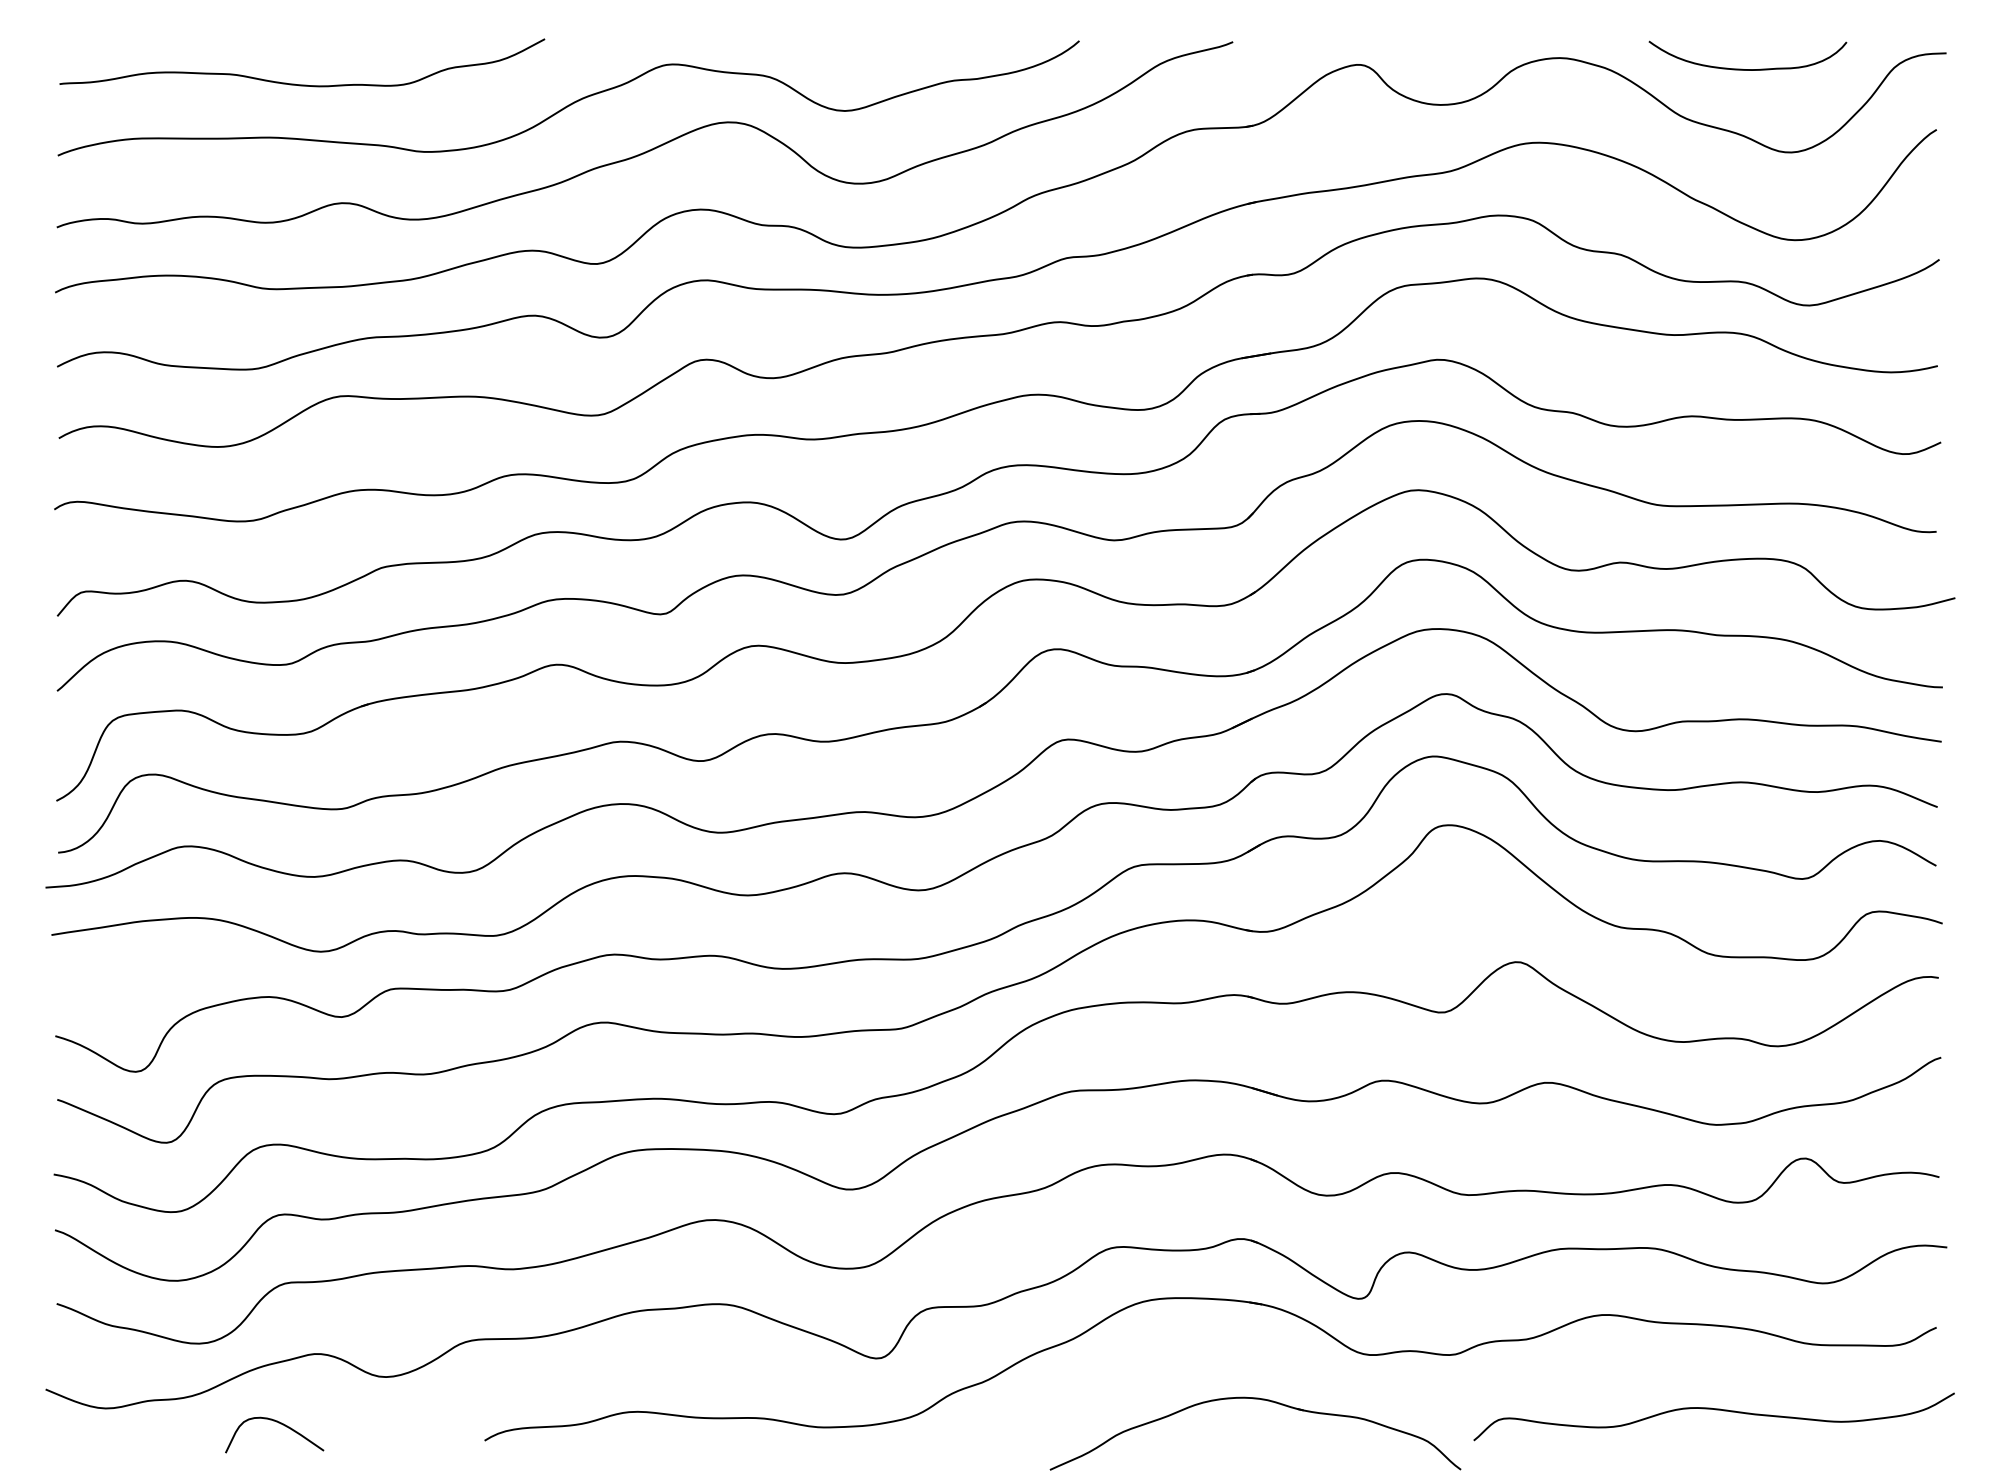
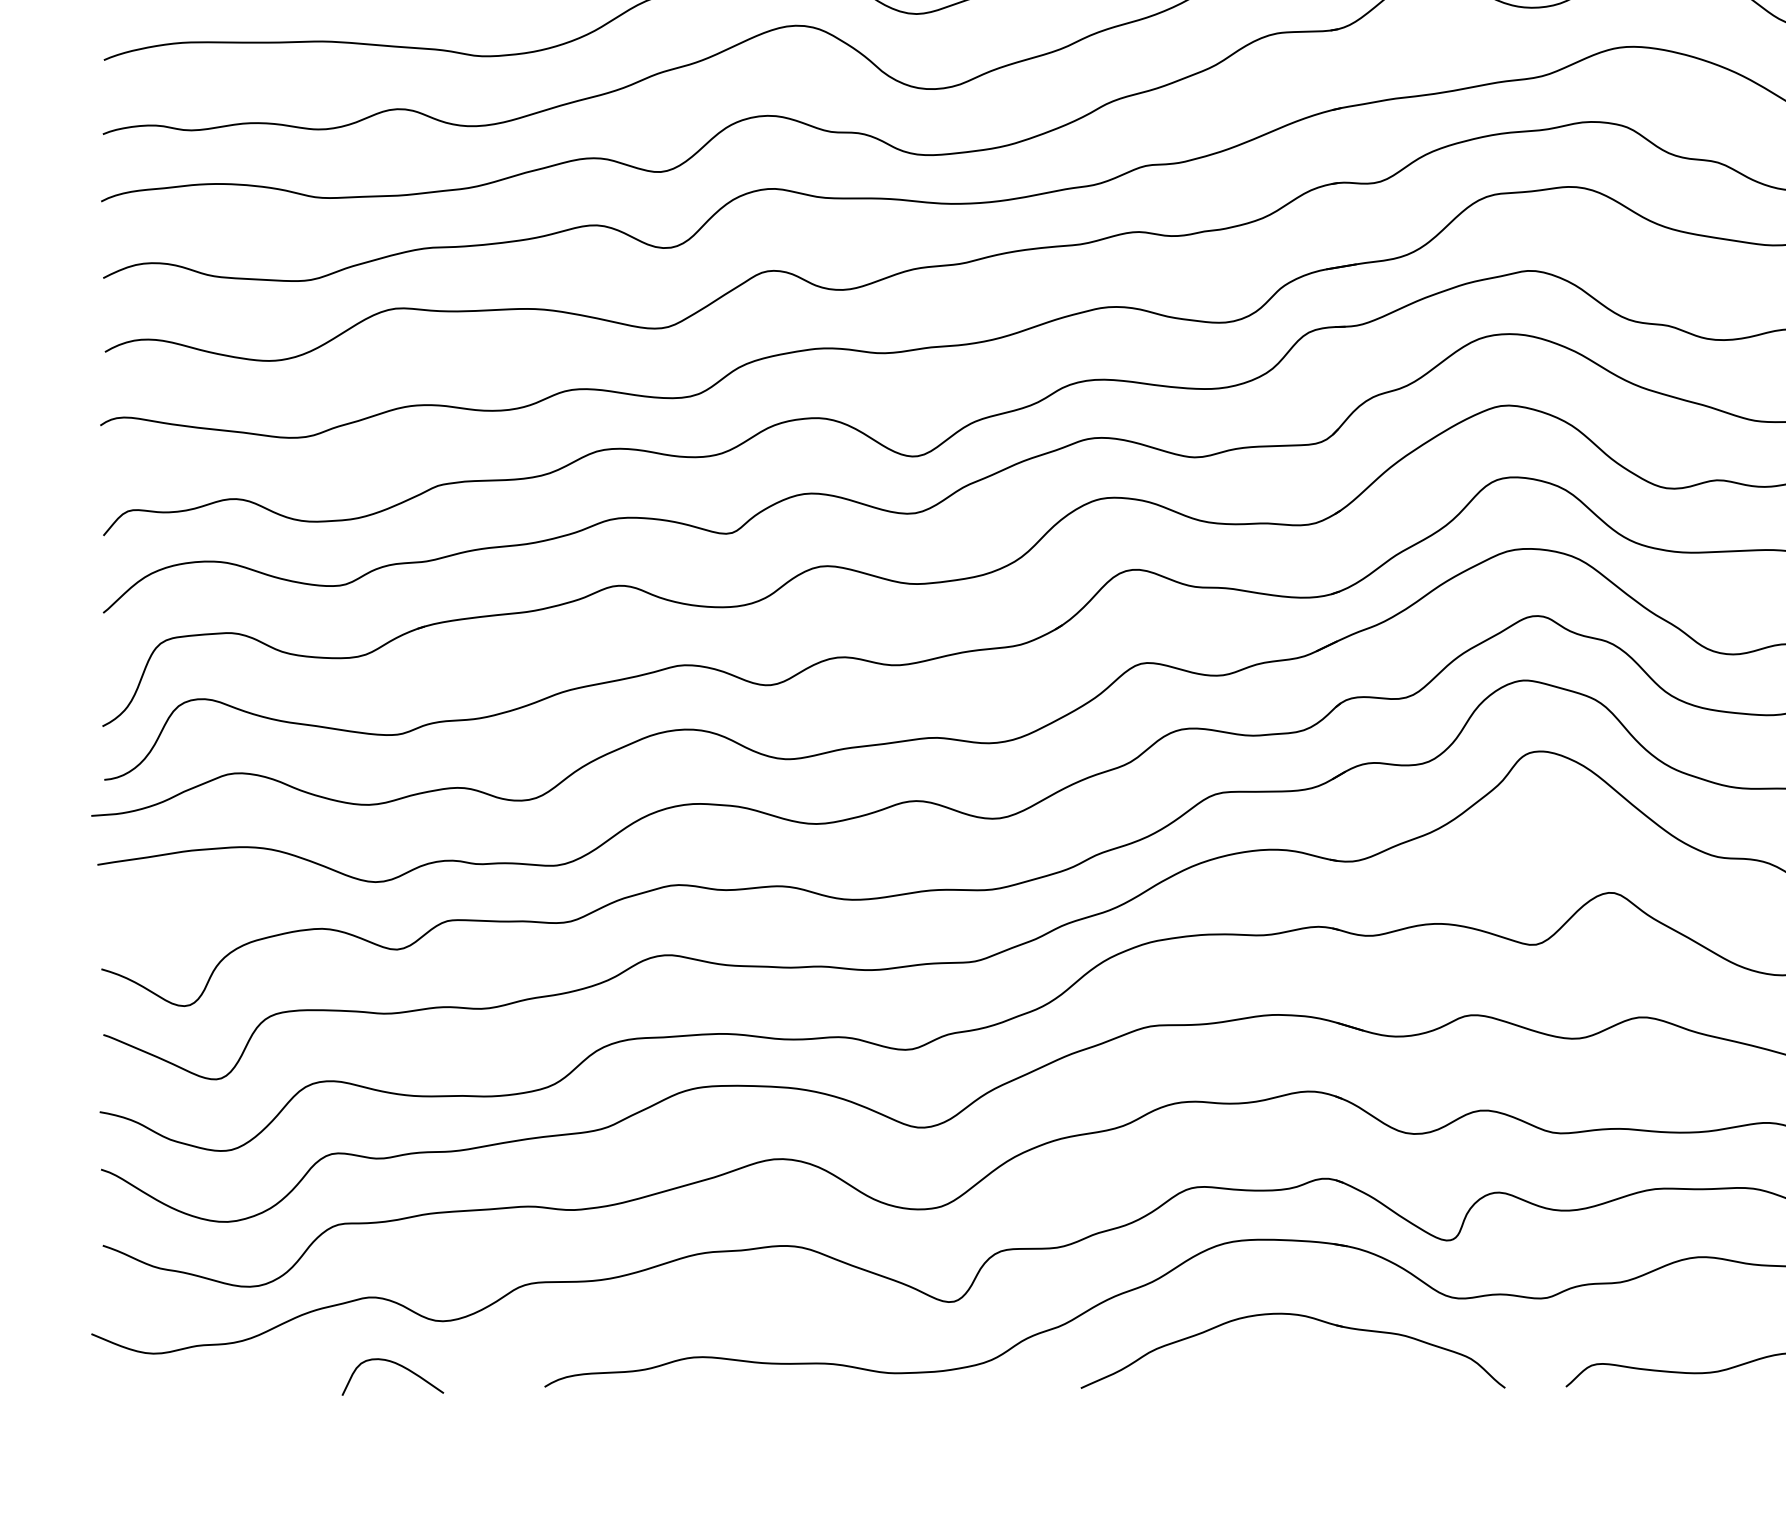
part: (1261, 1400) -> (1299, 1316), moved
curve: (280, 1424) -> (398, 1366), moved

